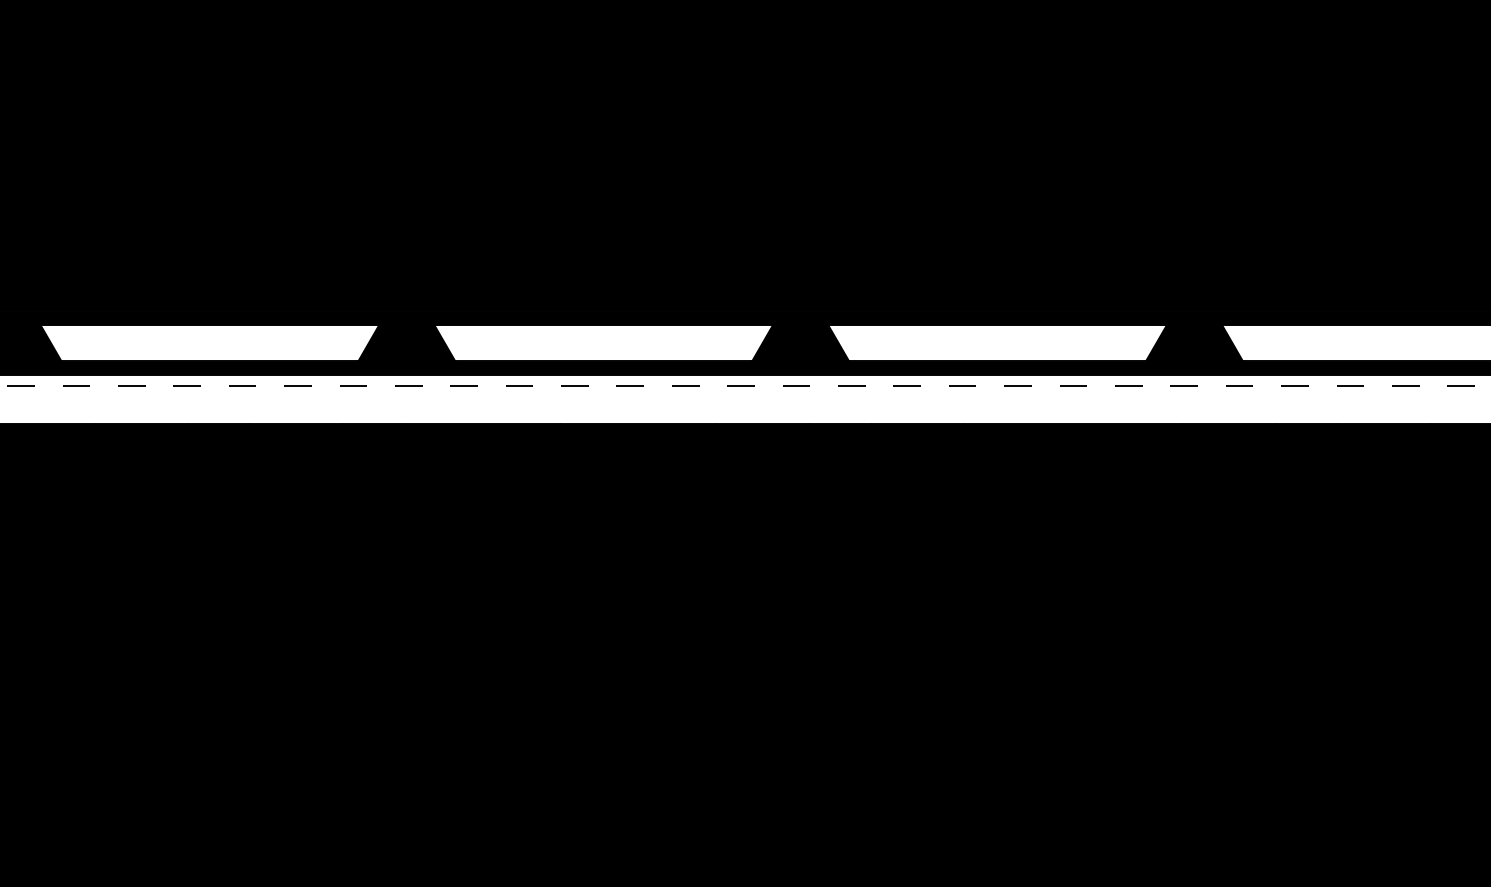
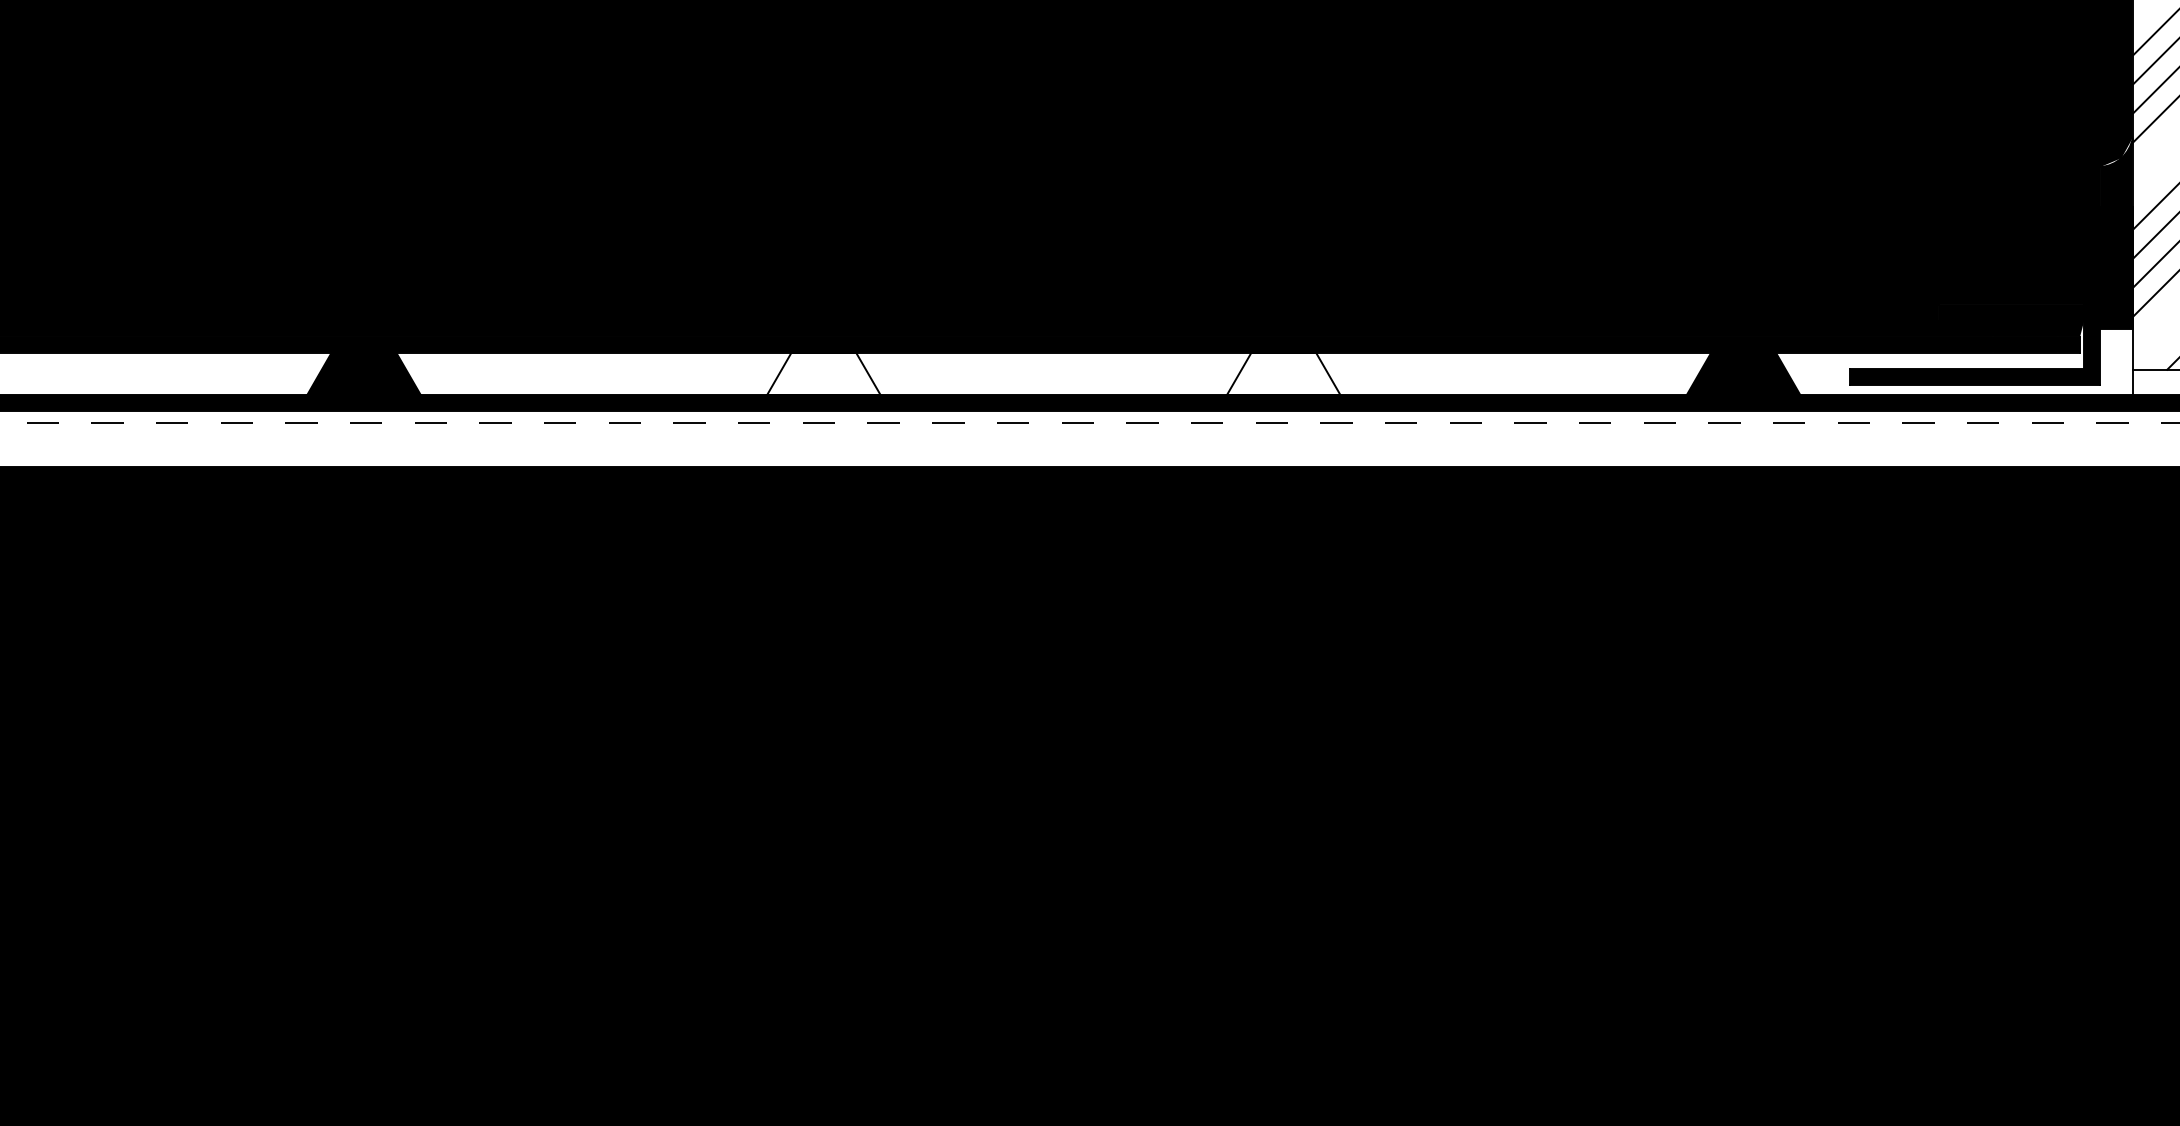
fill: (800, 343) -> (823, 373), removed
fill: (1194, 343) -> (1283, 373), removed

